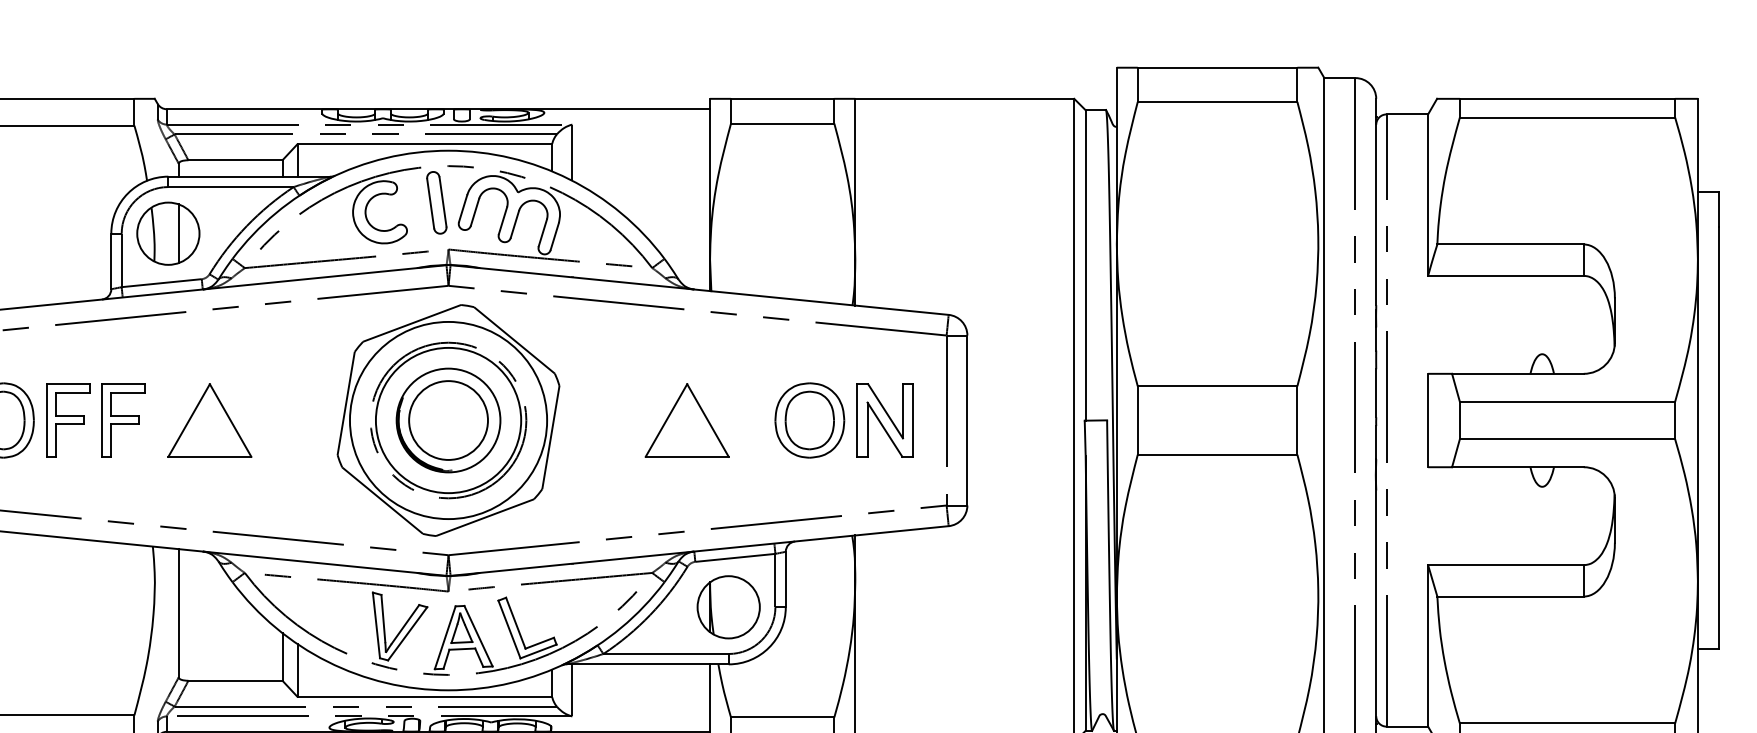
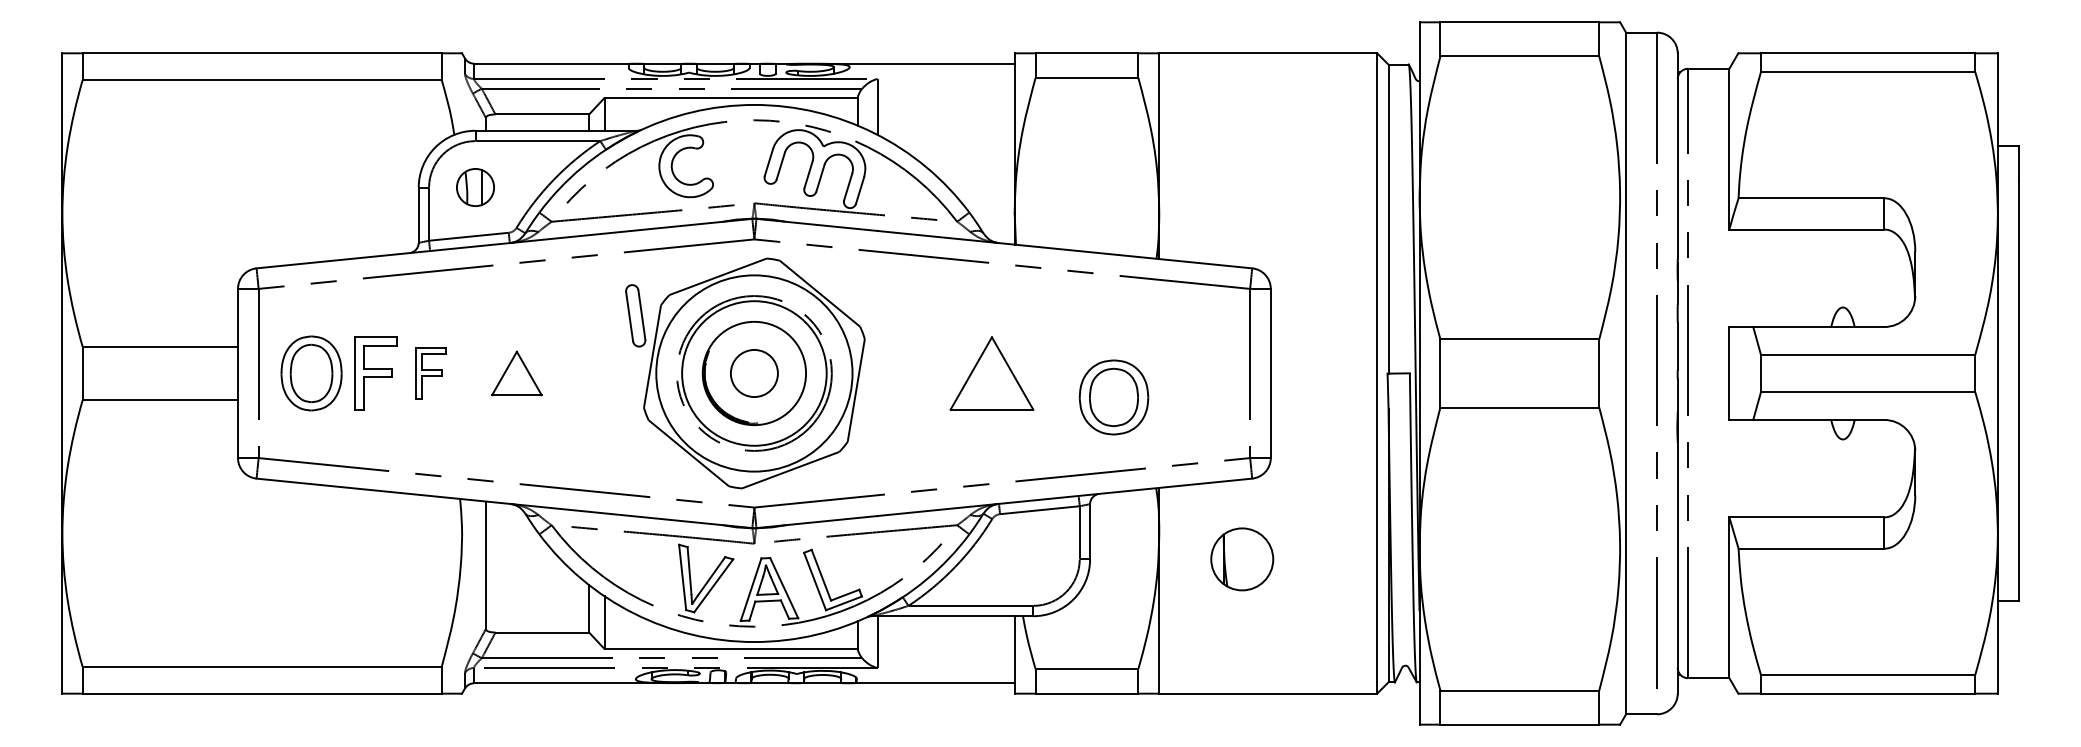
part: (436, 202) -> (635, 315), moved
part: (168, 233) -> (475, 187), size x0.6
part: (123, 420) -> (430, 373), size x0.7
part: (209, 420) -> (516, 373), size x0.6
circle: (448, 420) -> (754, 373), size x0.6
part: (809, 420) -> (1113, 397), moved
part: (884, 420) -> (1188, 373), removed
part: (728, 607) -> (1242, 559), moved

